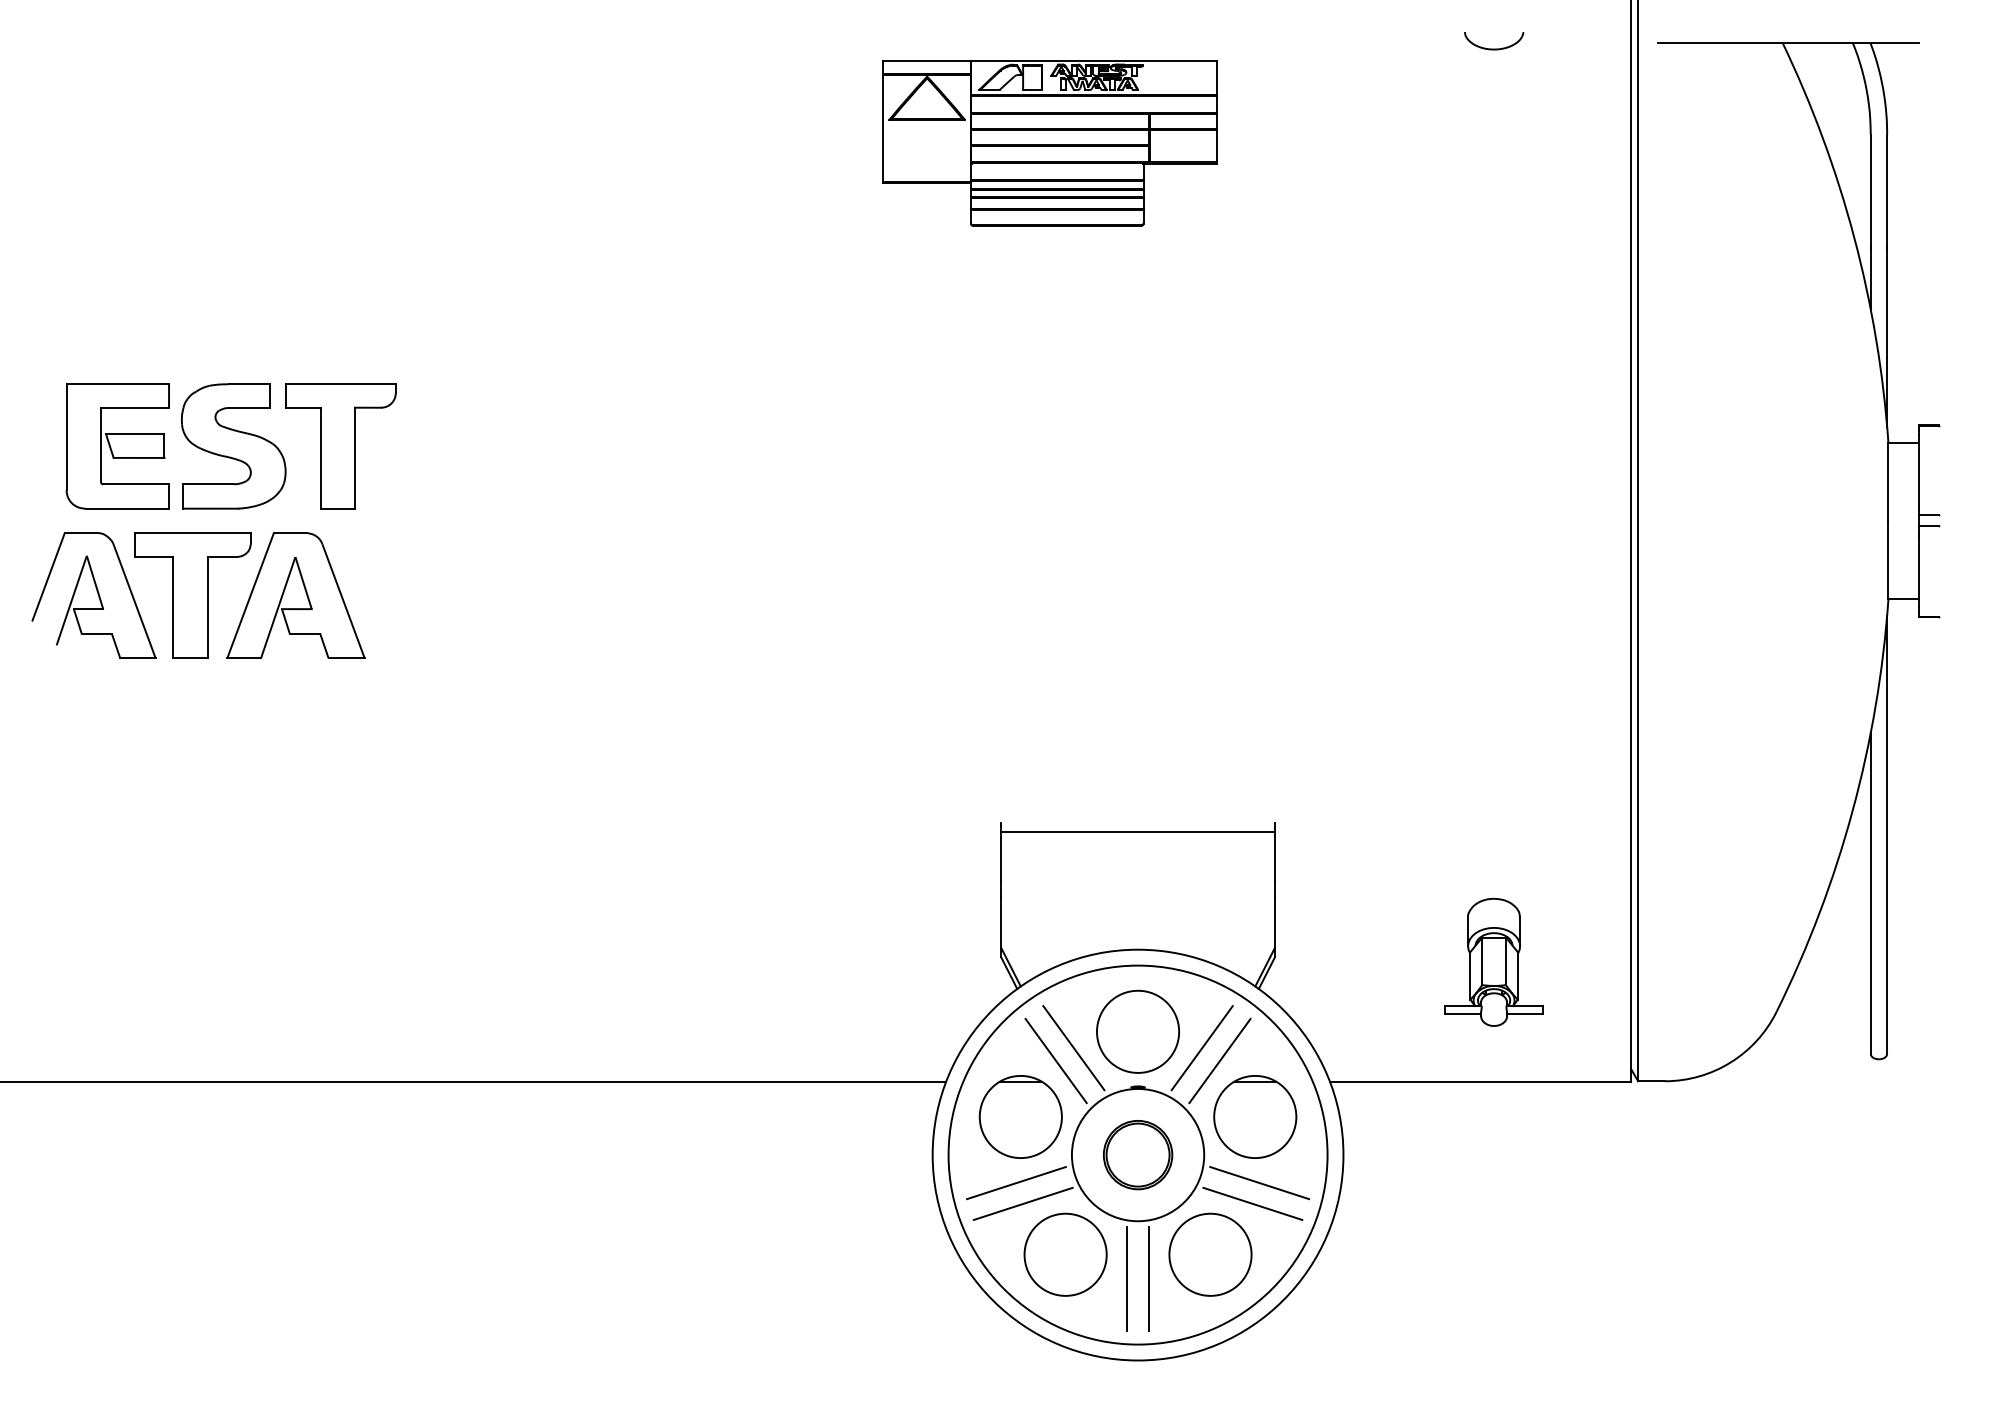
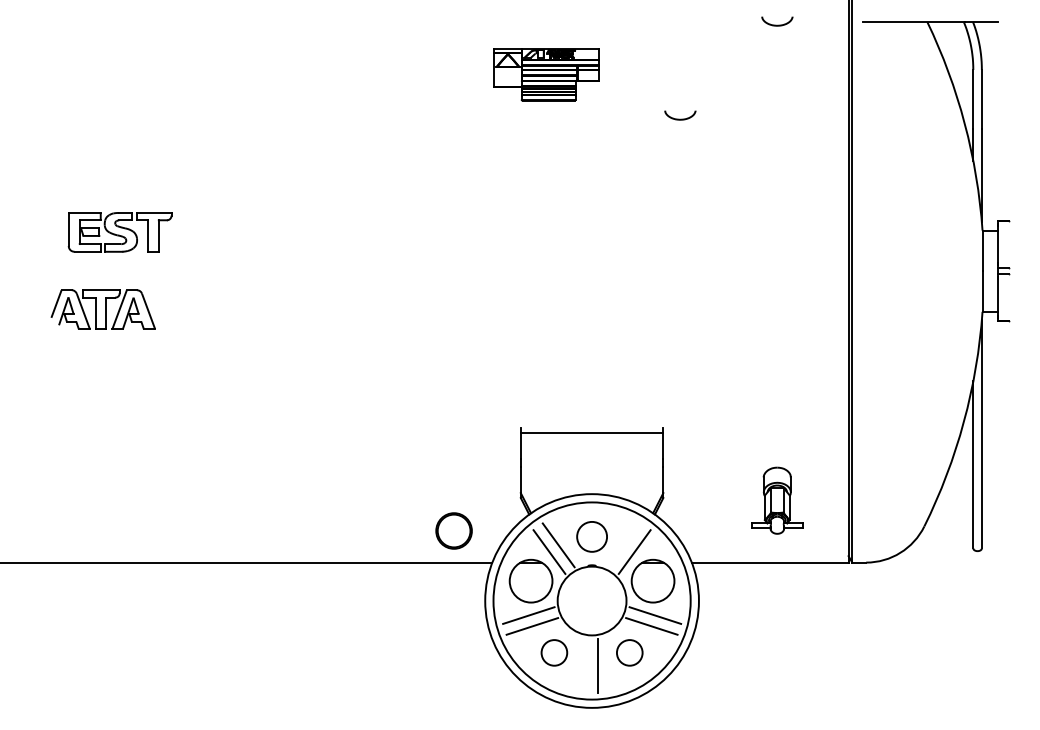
part: (1050, 143) -> (546, 74), size x0.6
curve: (1307, 227) -> (680, 118), added
part: (229, 446) -> (119, 232), size x0.6
part: (199, 594) -> (103, 309), size x0.6
circle: (1136, 1031) -> (591, 536), size x0.7
line: (1202, 1048) -> (625, 545), removed
circle: (1136, 1154) -> (453, 530), moved
circle: (1065, 1254) -> (554, 652), size x0.6
circle: (1209, 1254) -> (629, 652), size x0.6
line: (1127, 1279) -> (586, 665), removed

